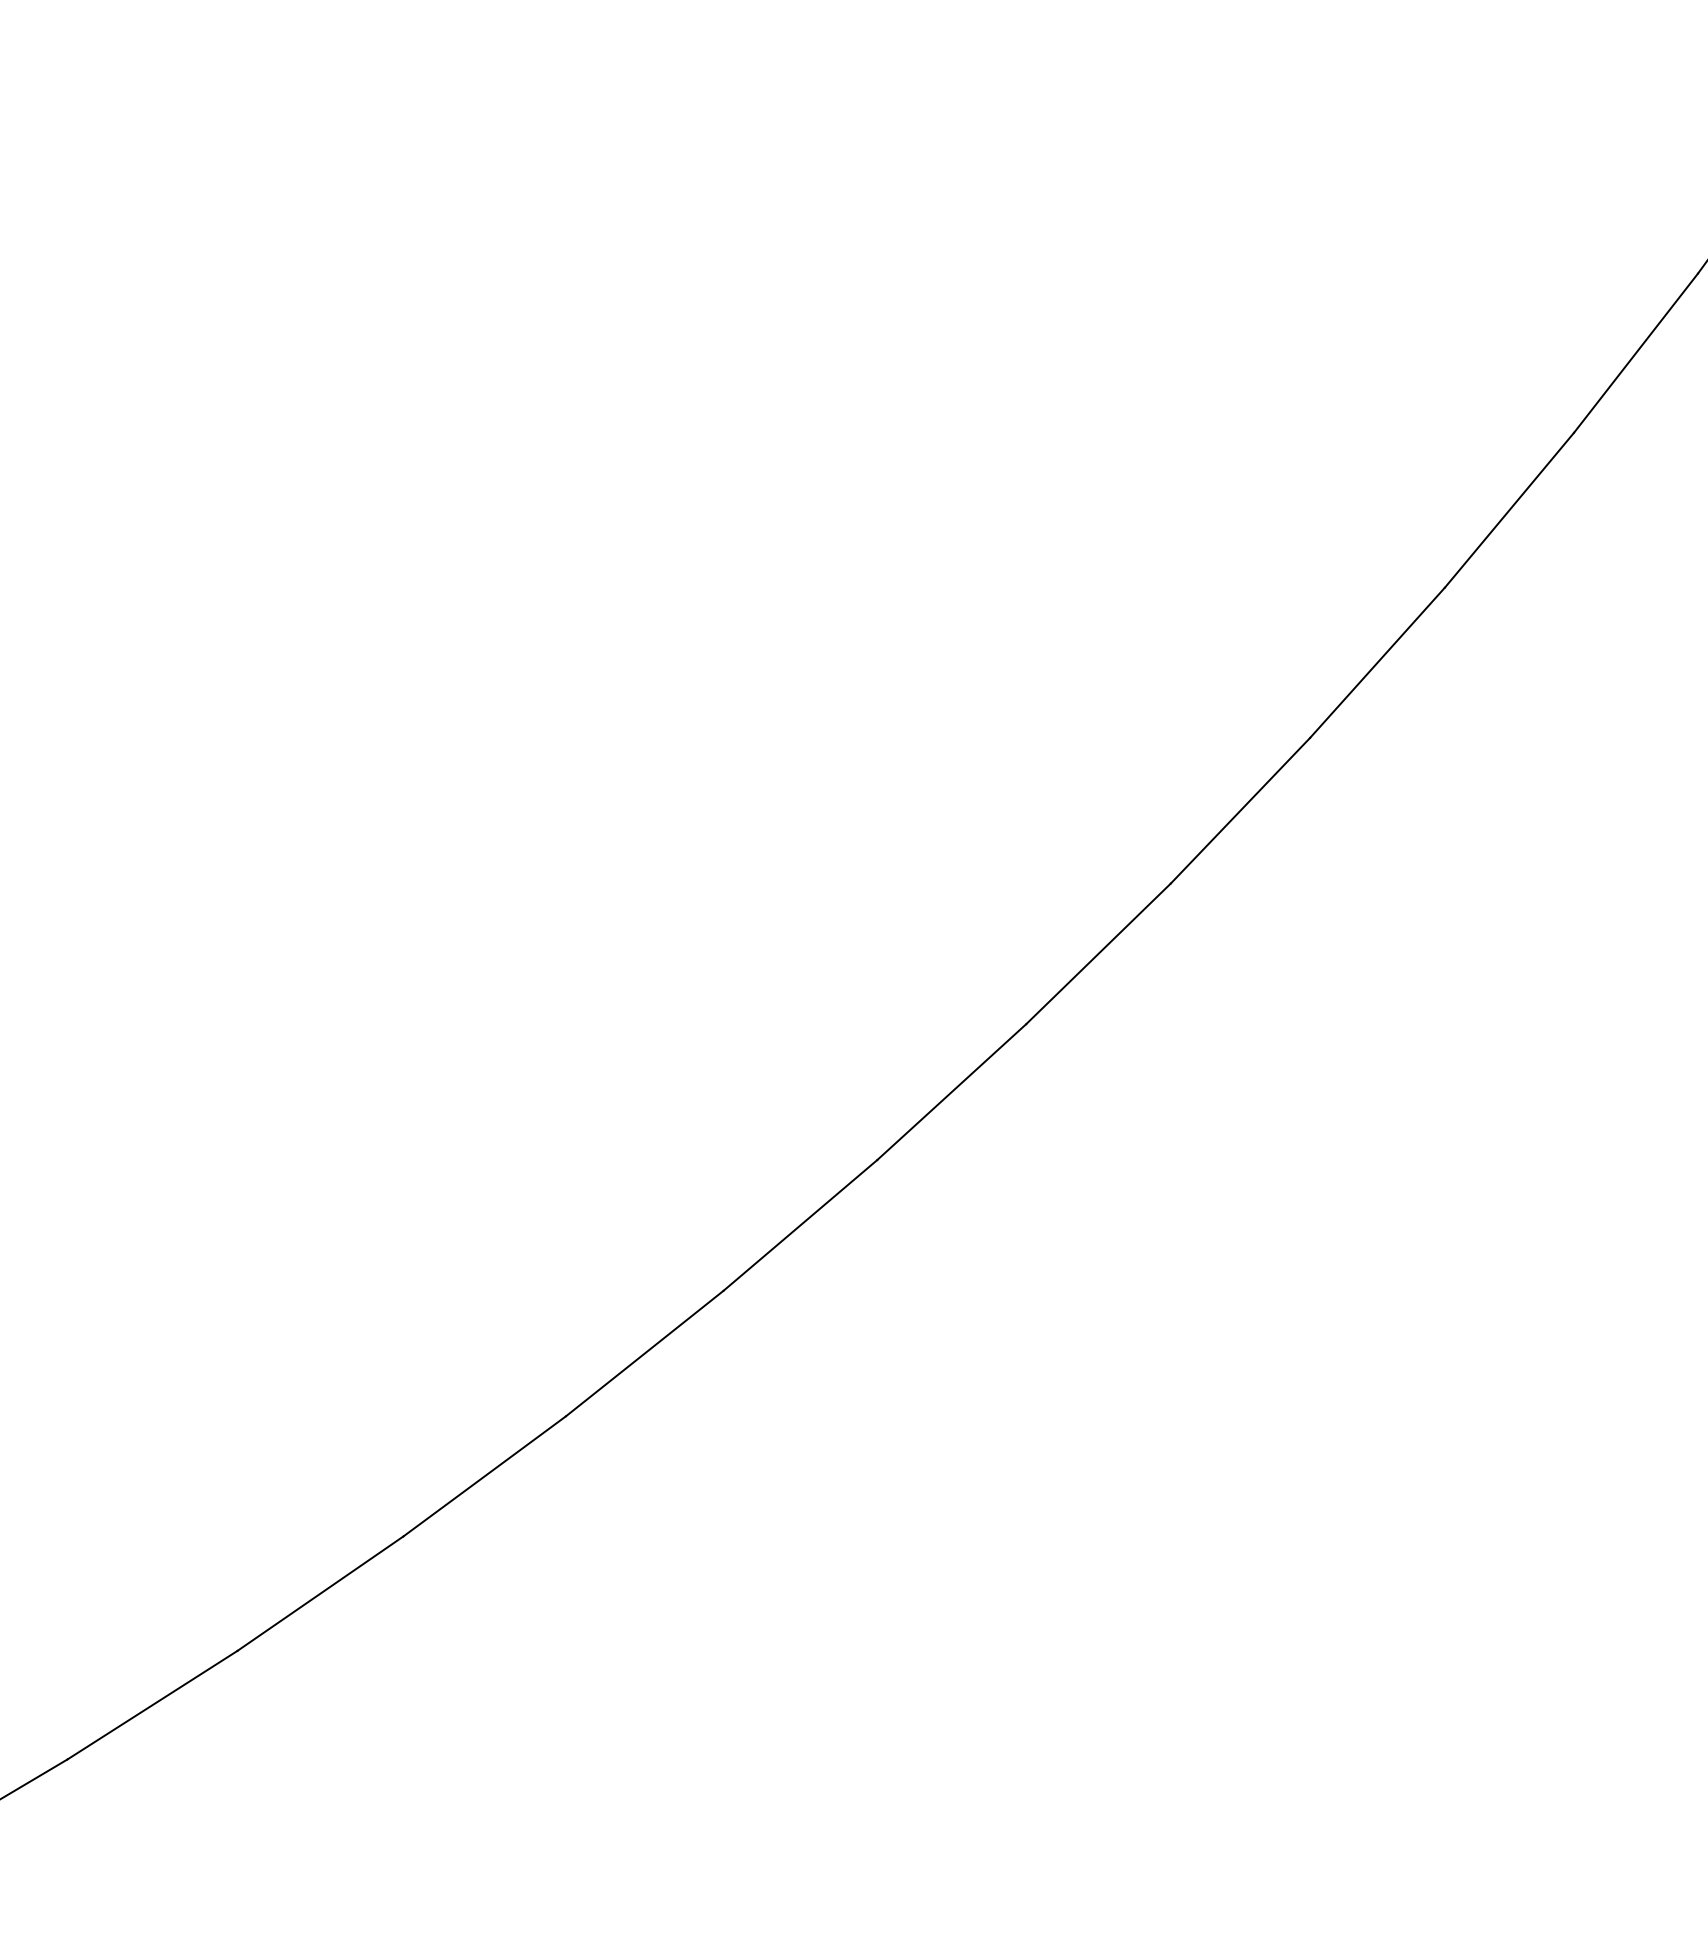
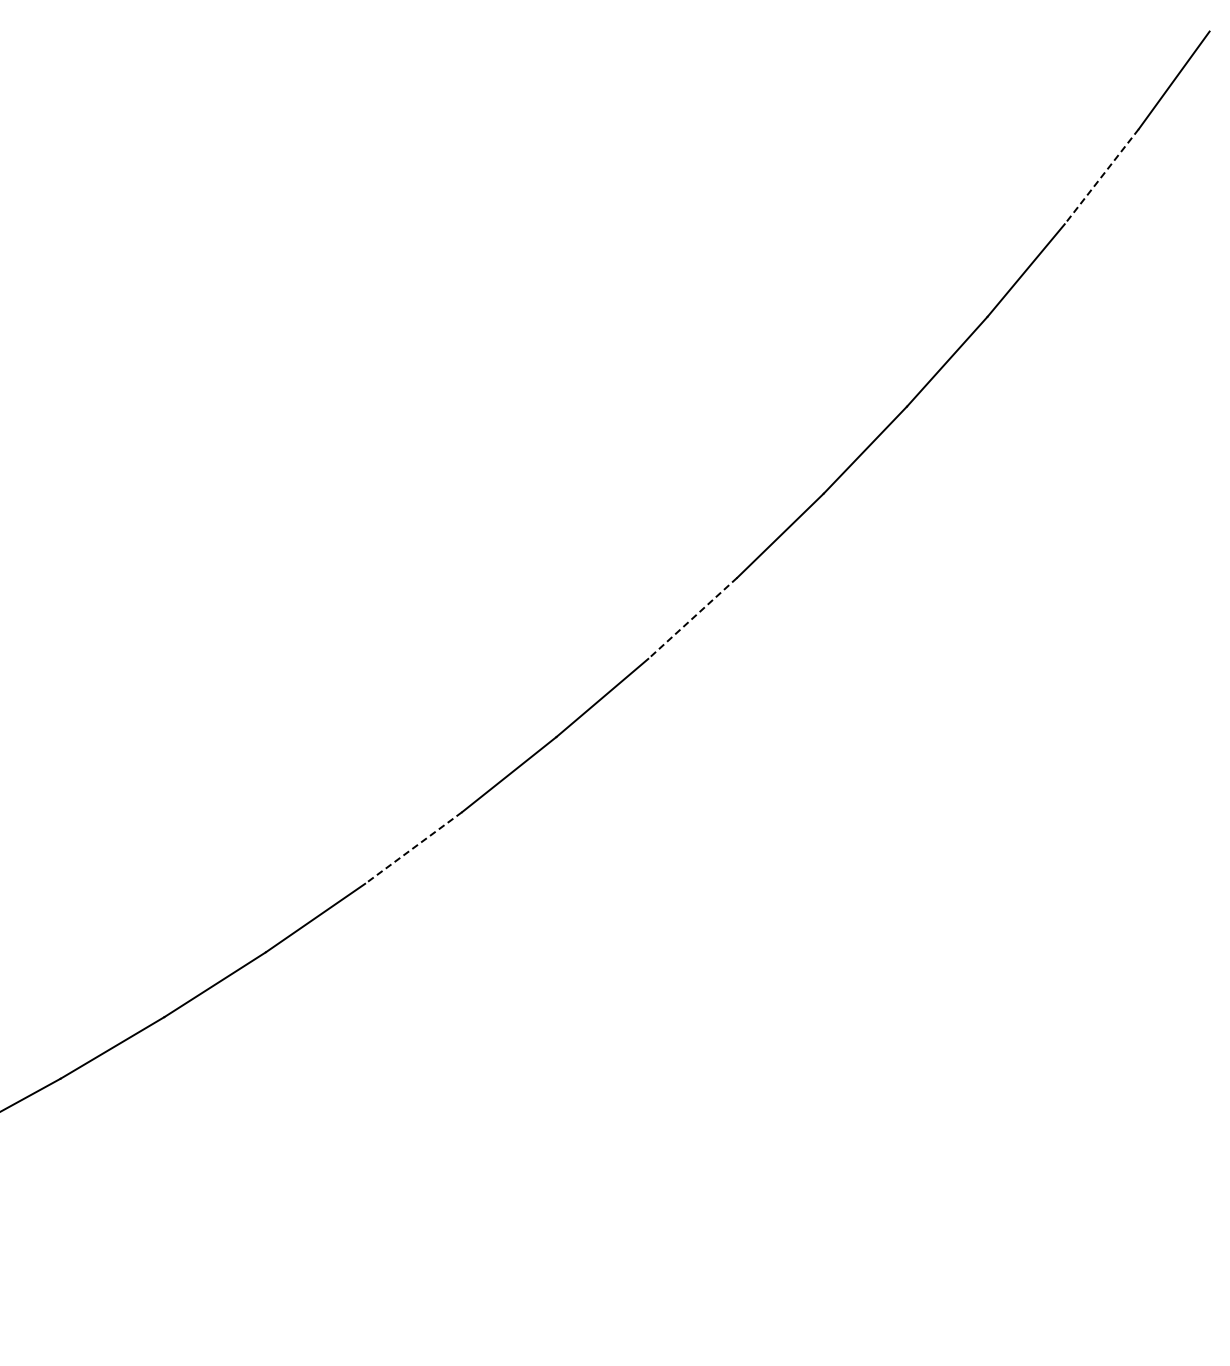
line: (1635, 354) -> (1101, 177), solid -> dashed
line: (951, 1092) -> (692, 618), solid -> dashed
line: (484, 1477) -> (413, 848), solid -> dashed

